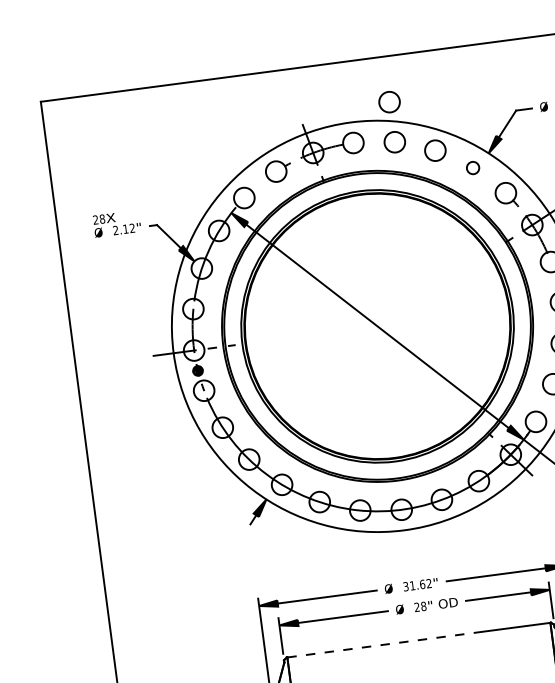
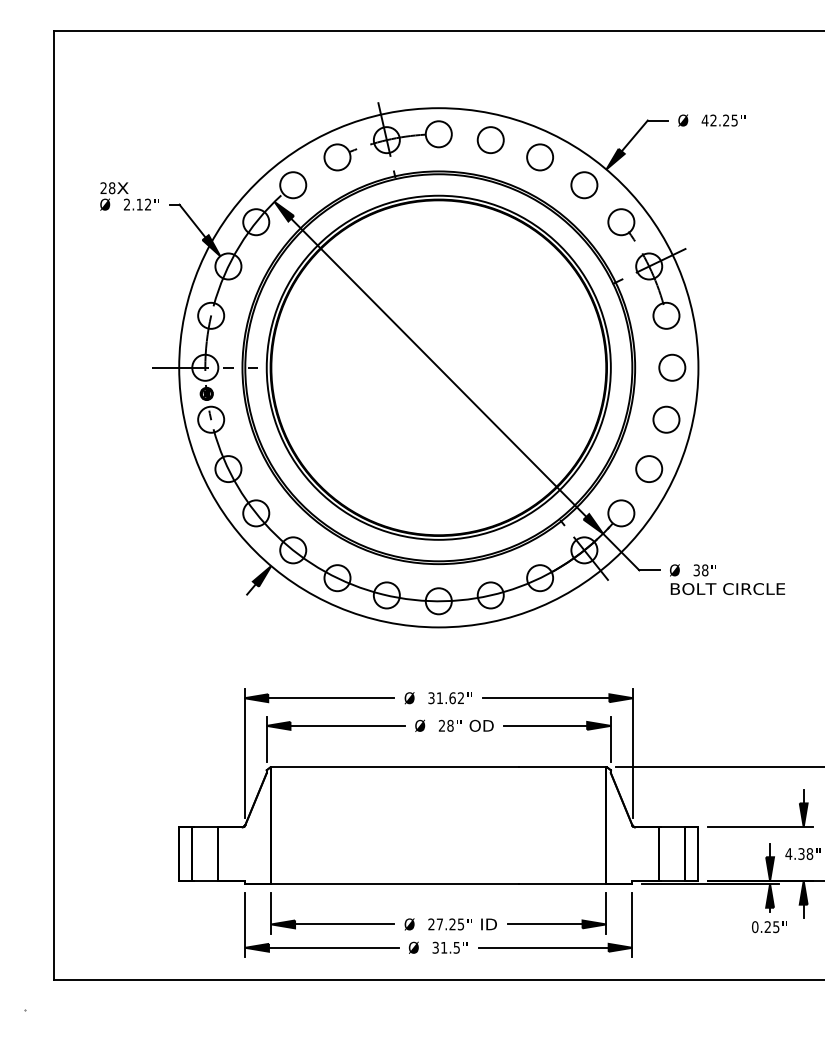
circle: (389, 102) -> (490, 89), removed
circle: (473, 168) -> (584, 185), size x1.67
line: (384, 644) -> (395, 767), dashed -> solid

